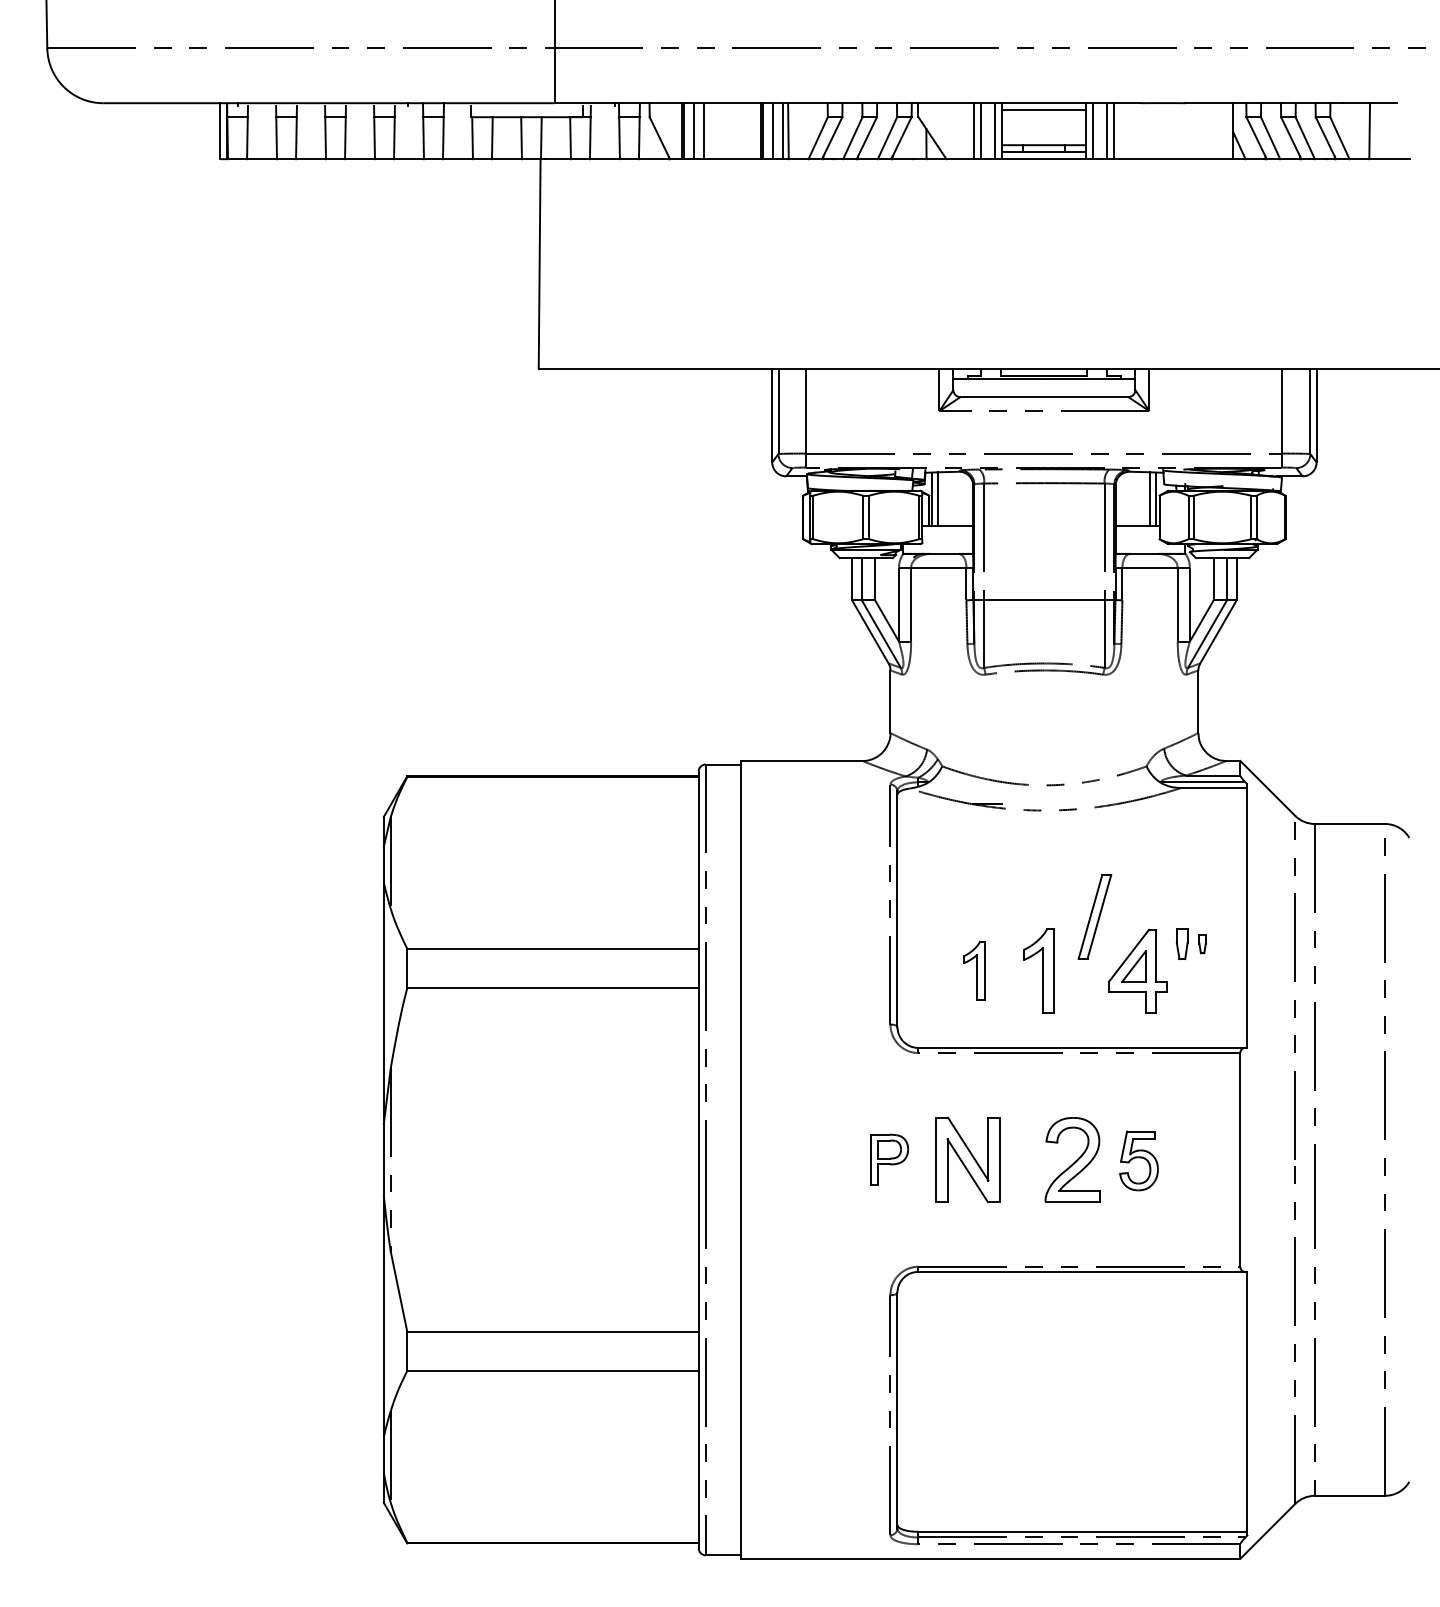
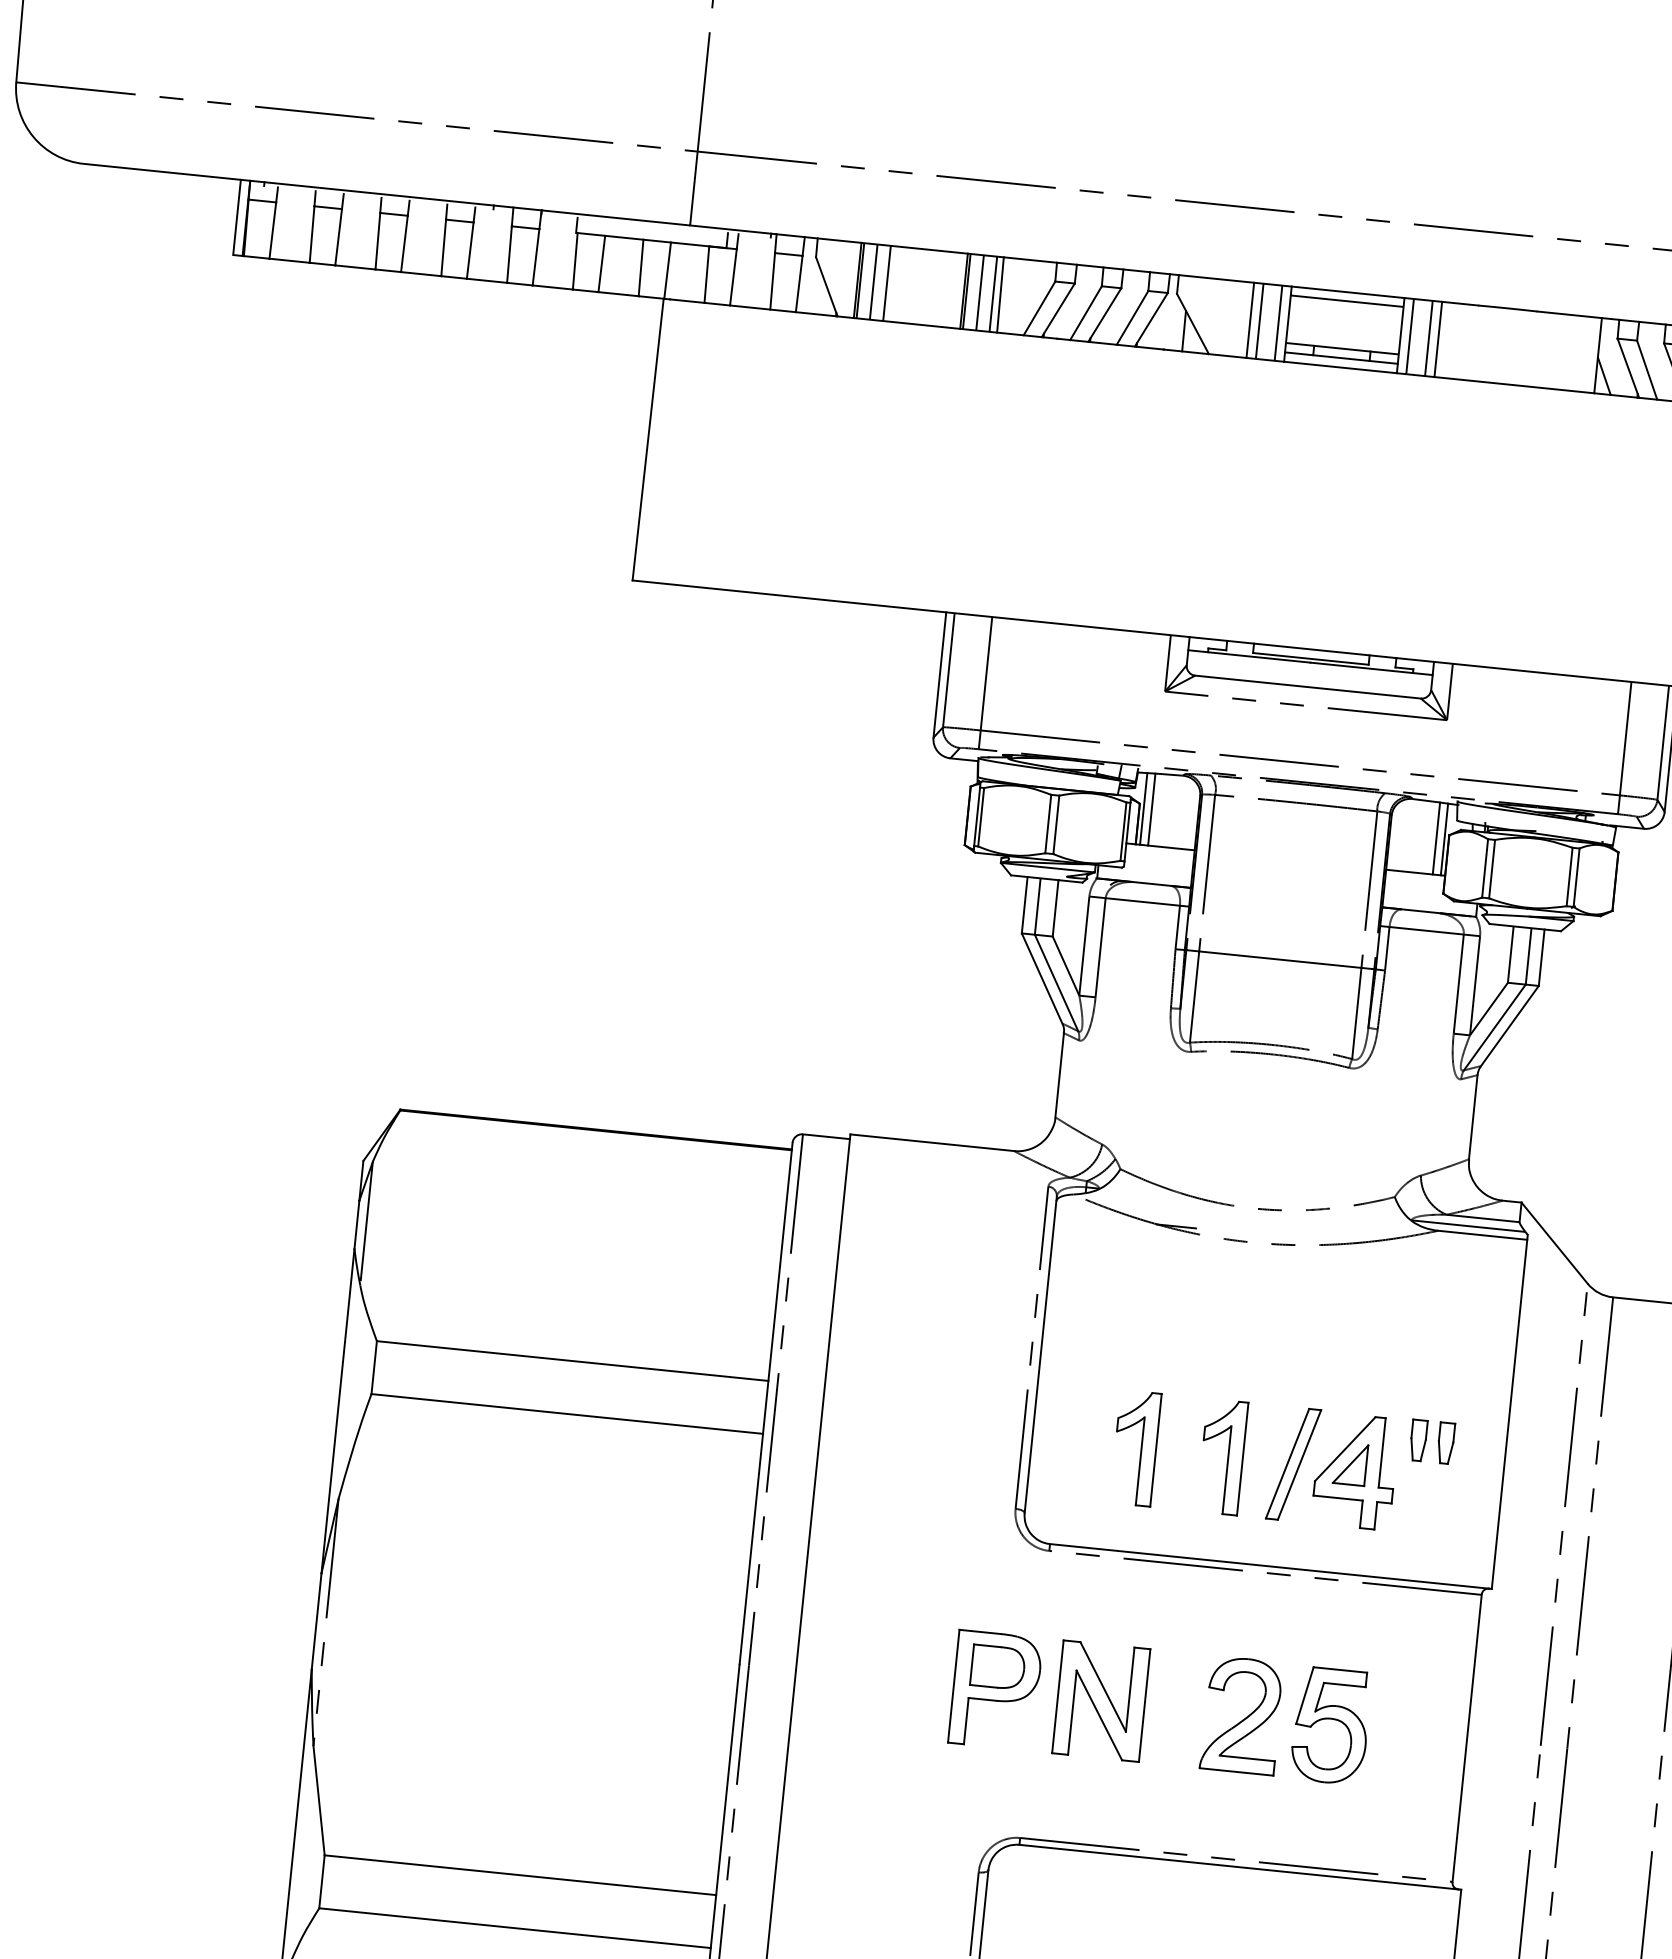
part: (1094, 916) -> (1293, 1463), moved
part: (1202, 944) -> (1445, 1443), size x1.67
part: (974, 970) -> (1135, 1447), size x1.43
part: (889, 1159) -> (995, 1689), size x1.67
part: (1138, 1160) -> (1330, 1725), size x1.43

